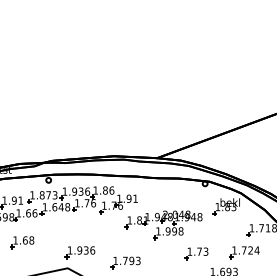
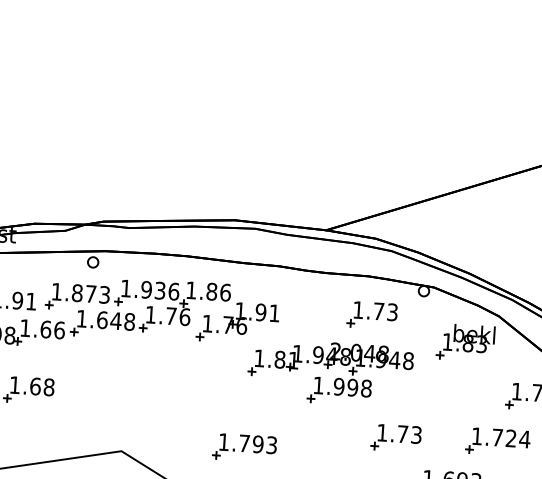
part: (181, 196) -> (372, 314), added
part: (79, 252) -> (148, 419), removed

